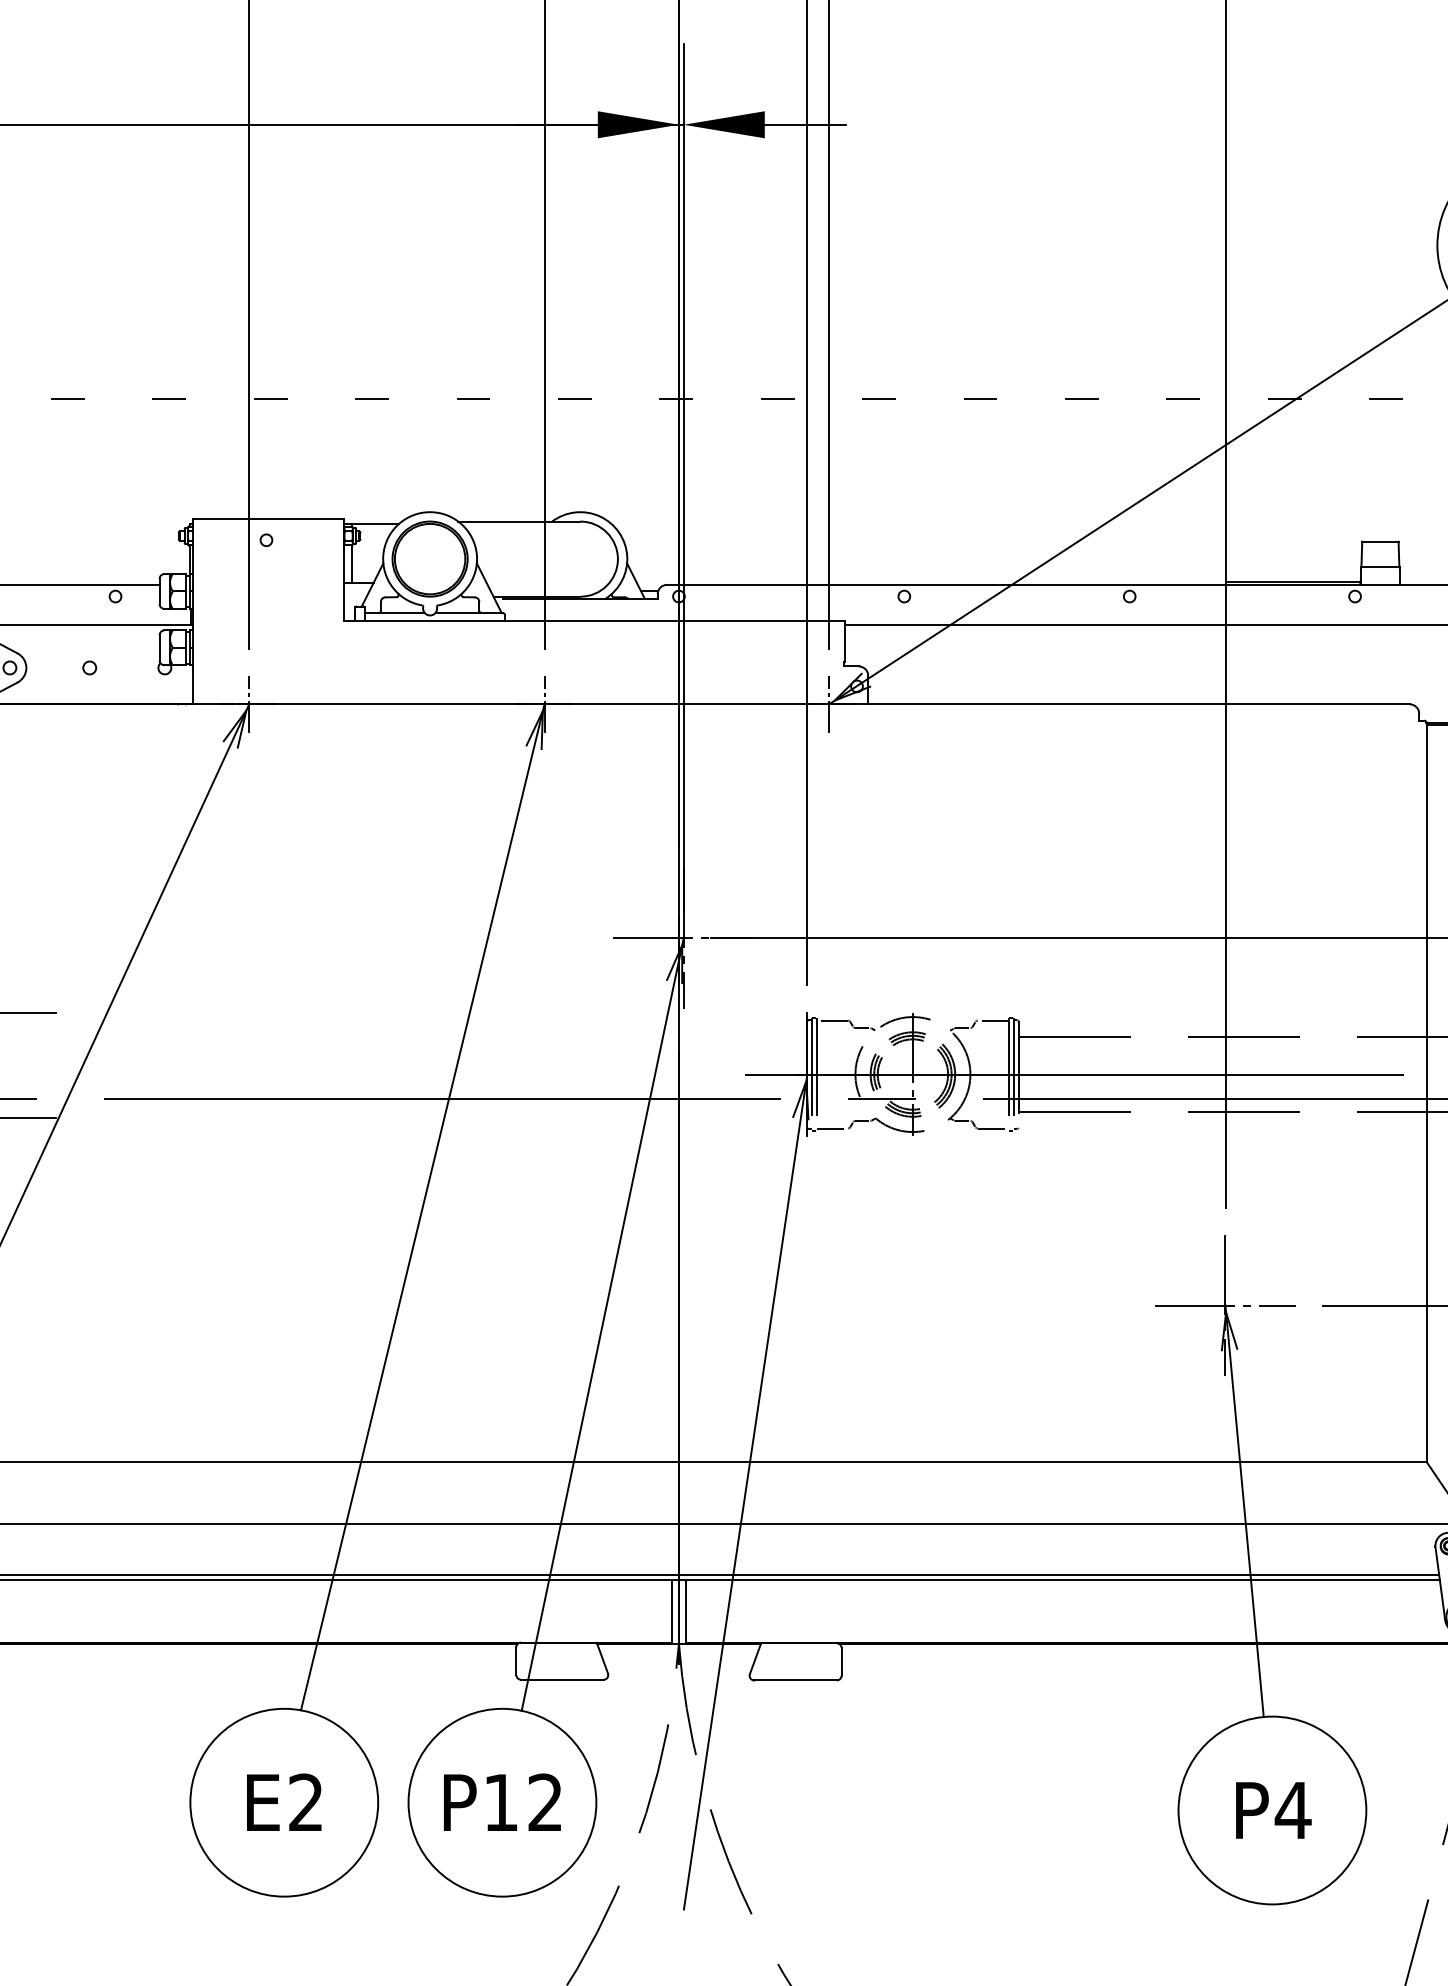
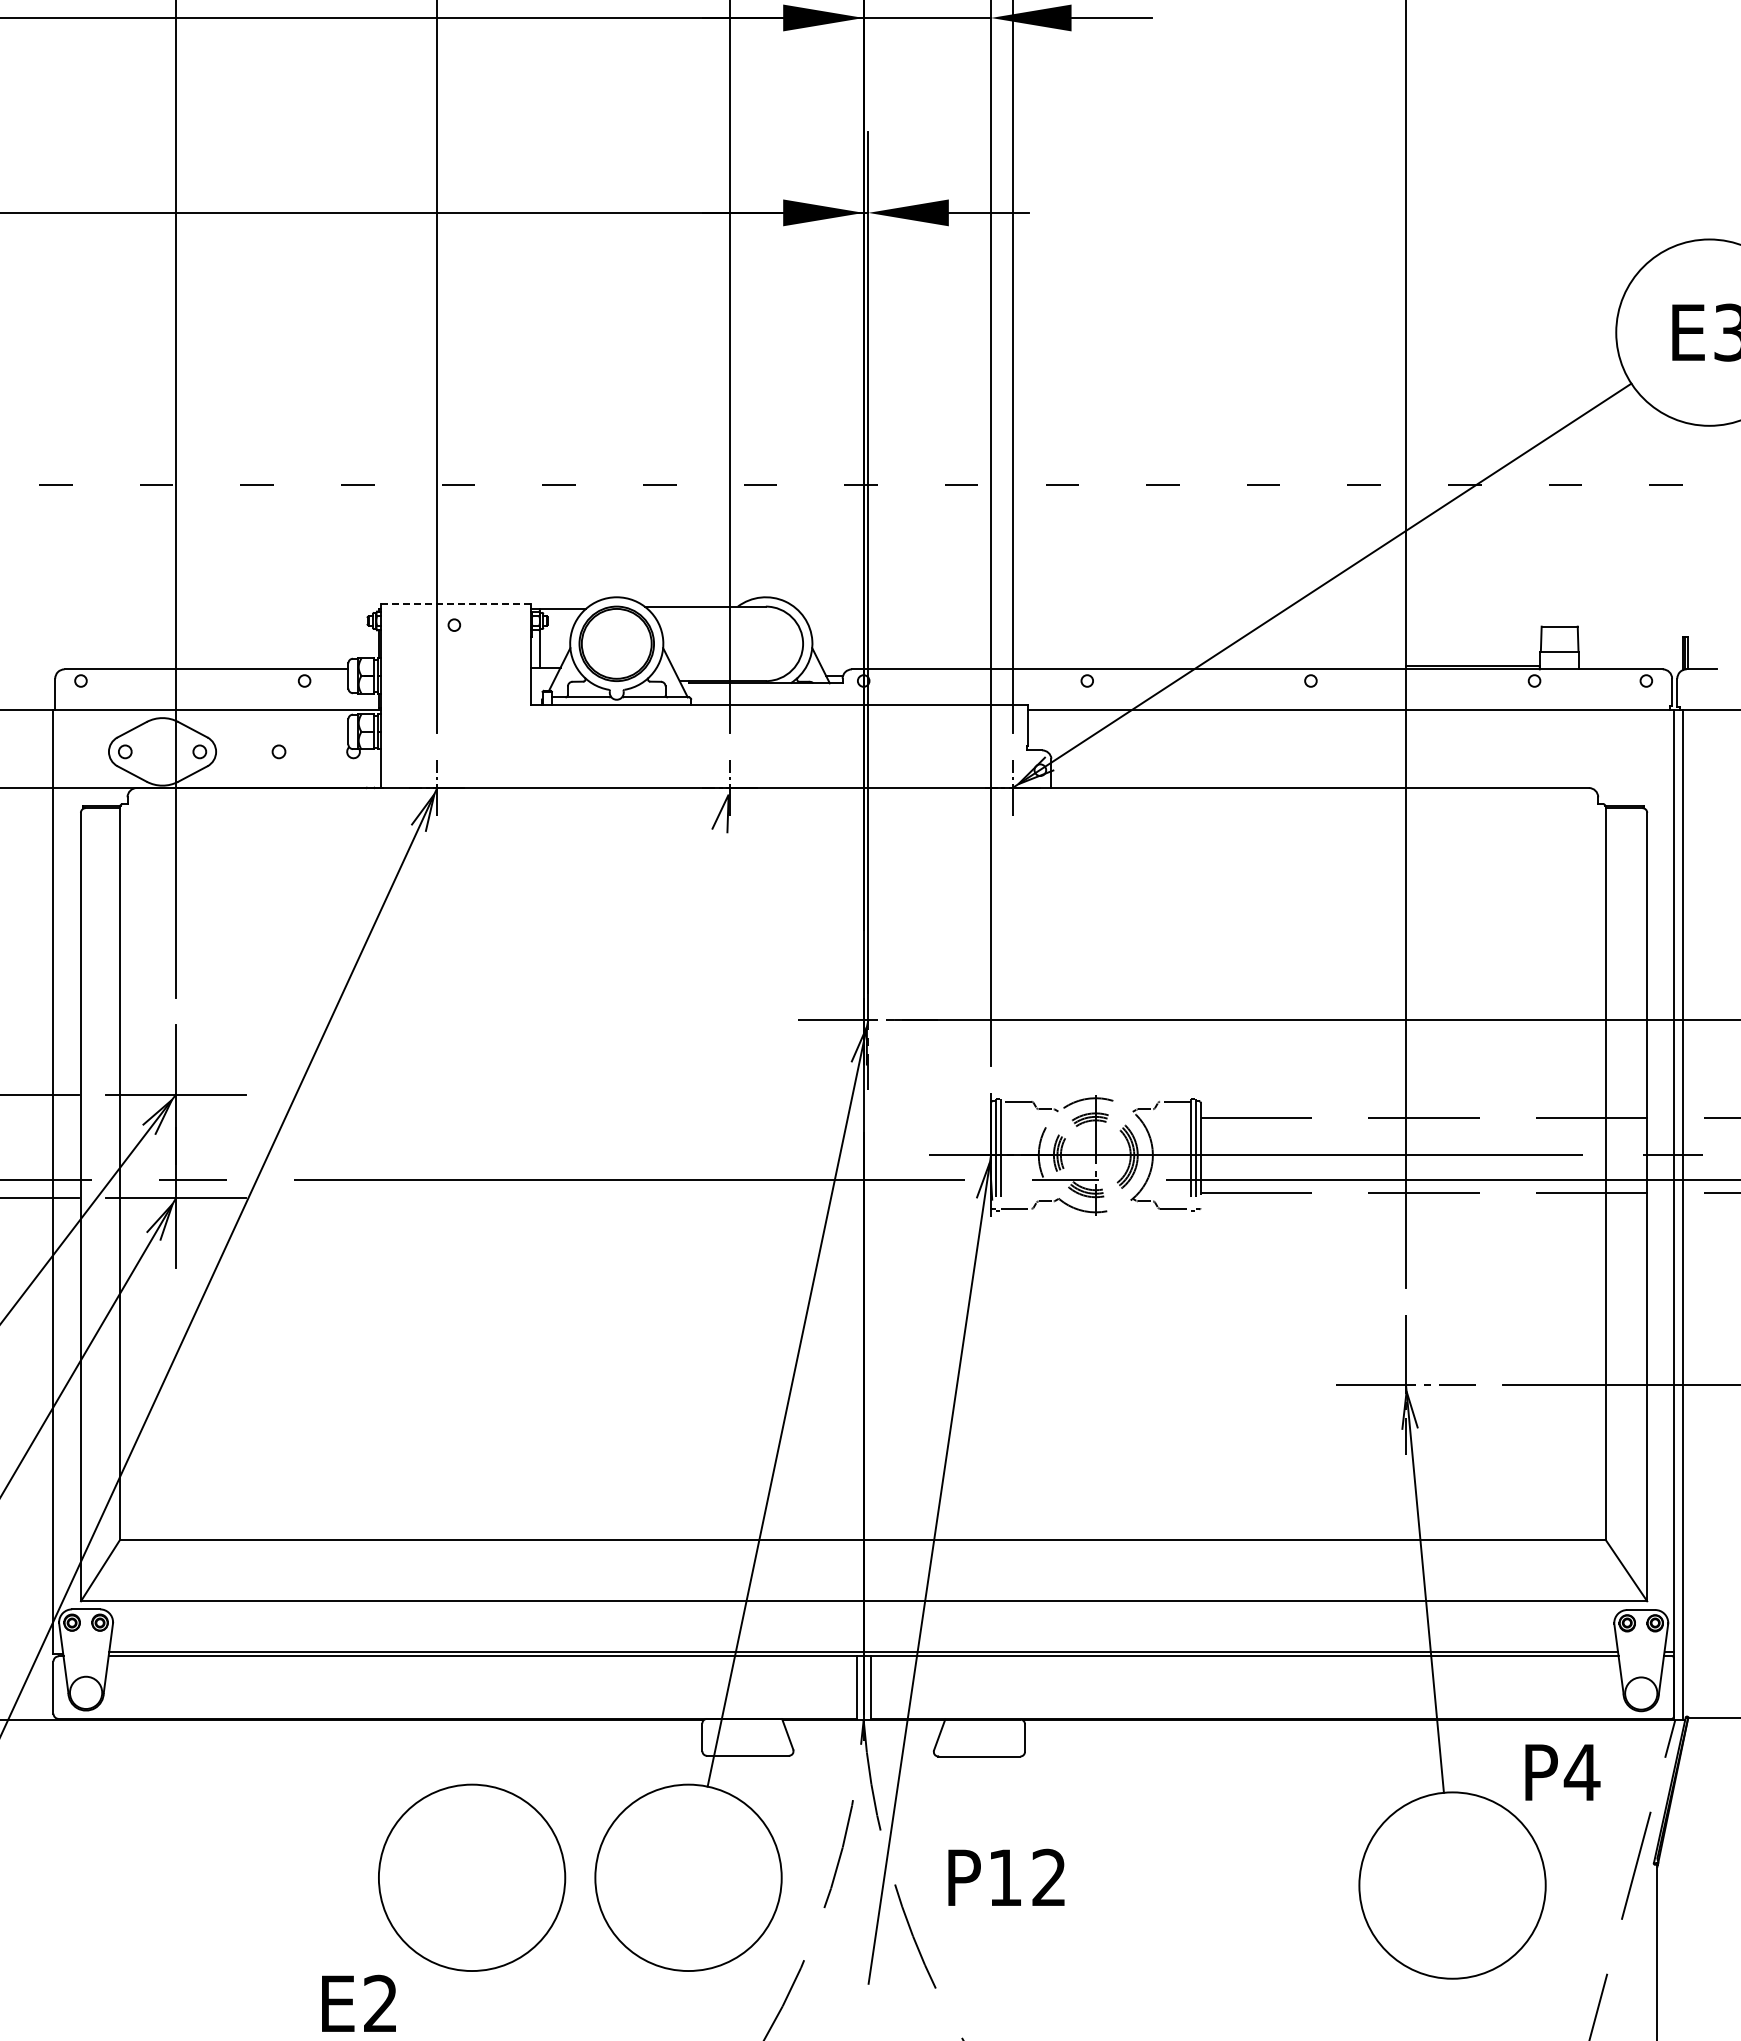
line: (268, 519) -> (456, 604), solid -> dashed
line: (422, 1207) -> (609, 1287), removed
text: (283, 1801) -> (358, 2002), moved
text: (502, 1801) -> (1006, 1876), moved
text: (1273, 1810) -> (1562, 1772), moved

